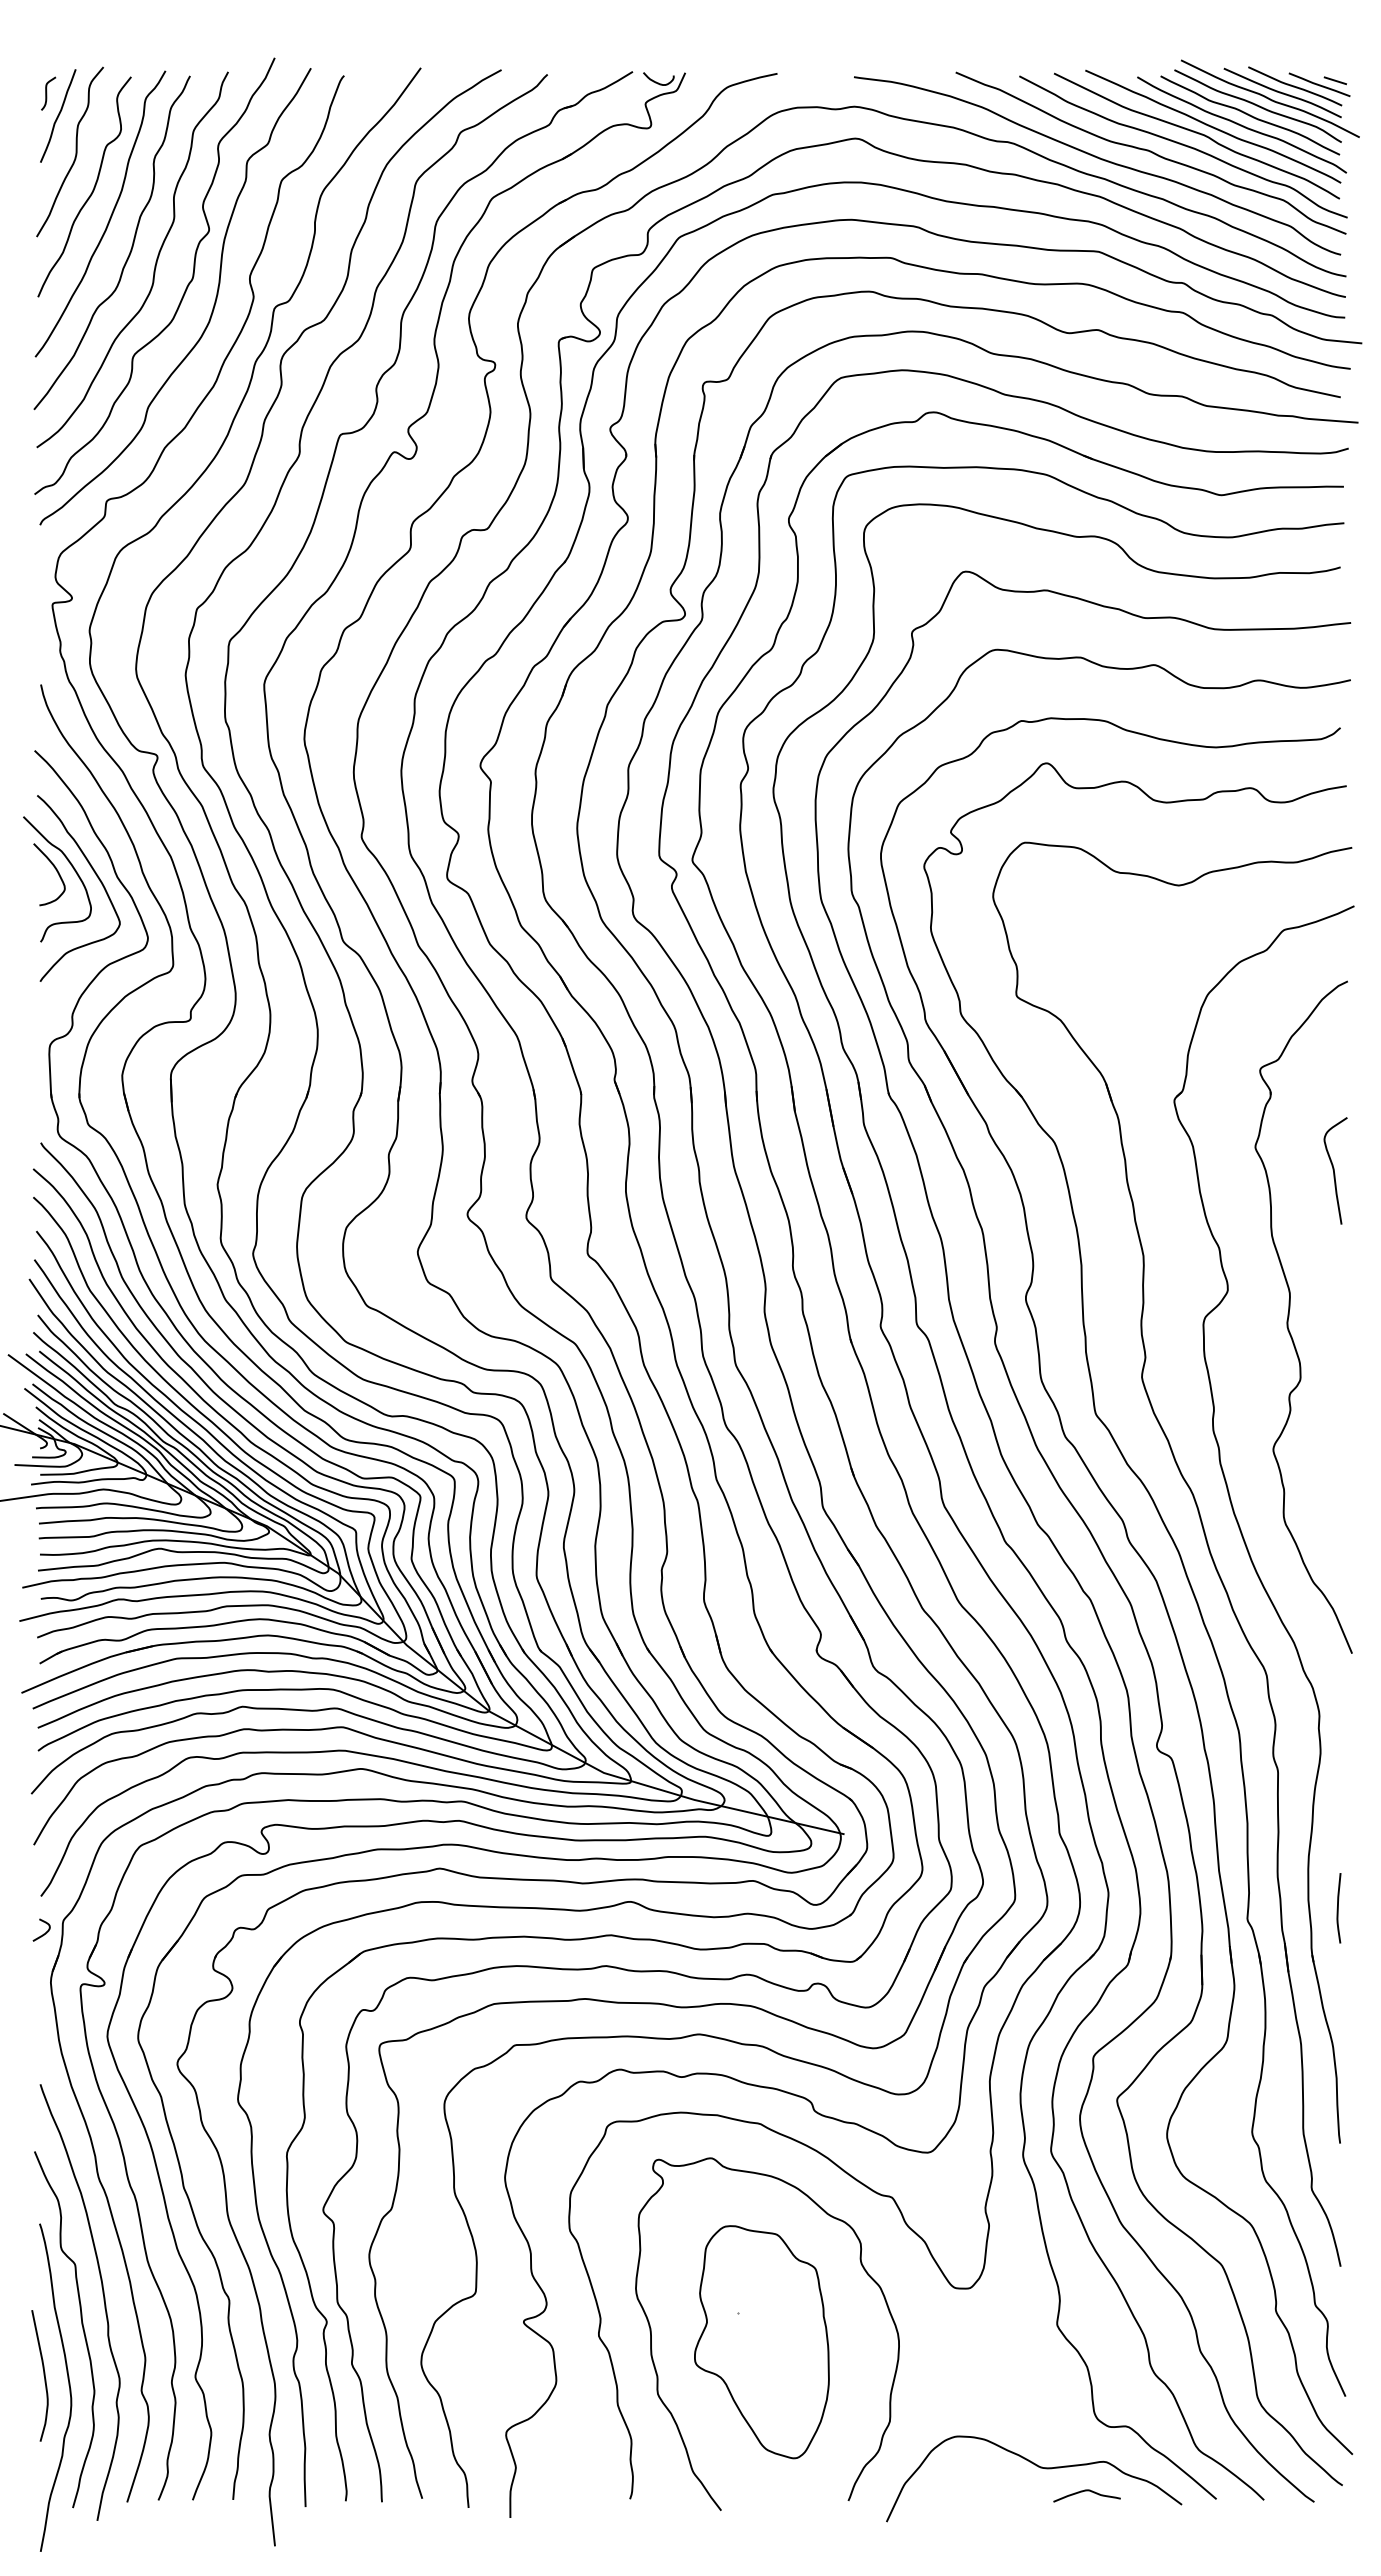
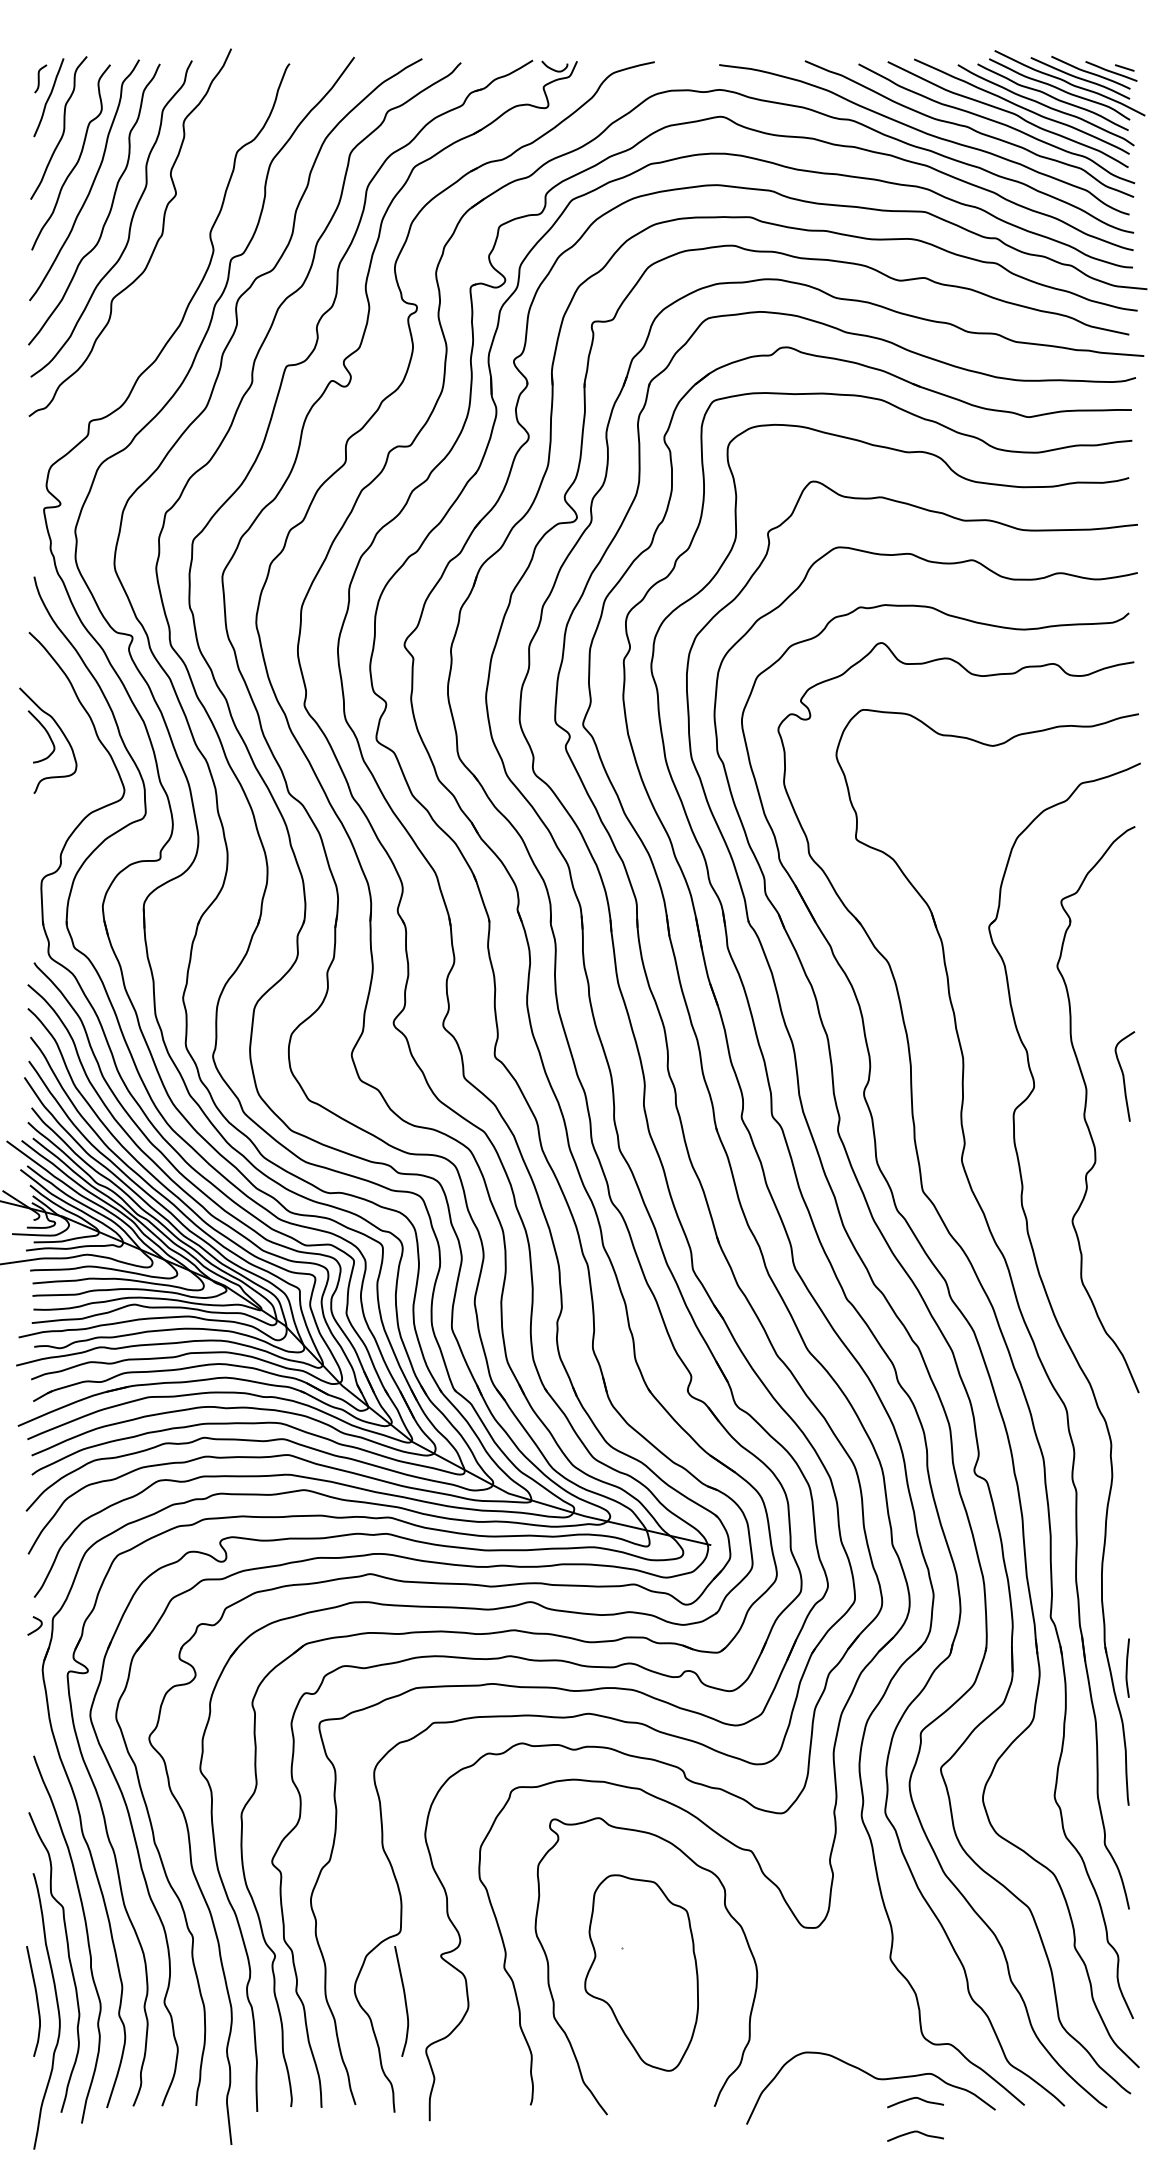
curve: (213, 304) -> (179, 256), removed
curve: (96, 876) -> (81, 738), removed
curve: (1334, 1170) -> (1124, 1076), moved
curve: (1338, 1908) -> (1127, 1668), moved
curve: (480, 2375) -> (404, 2001), added
curve: (1086, 2531) -> (915, 2132), added

